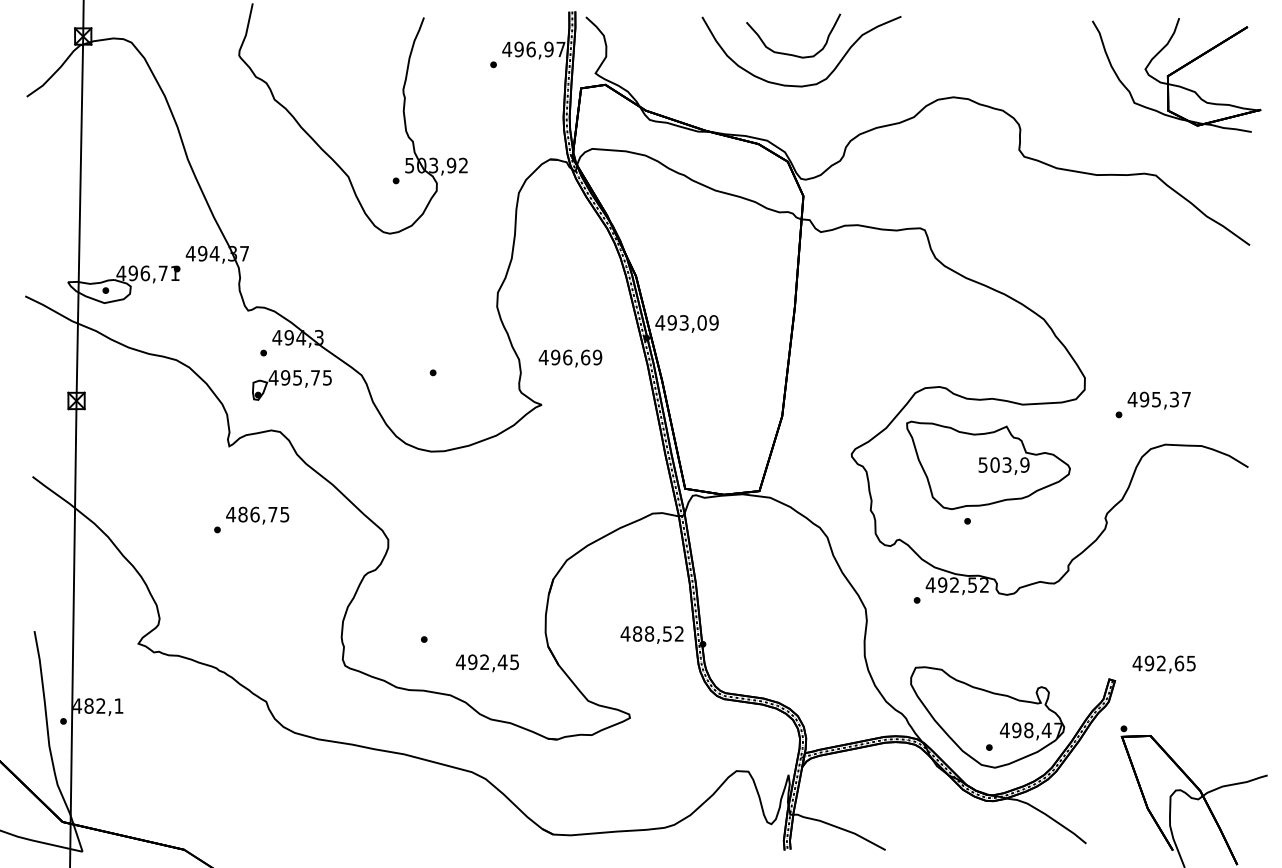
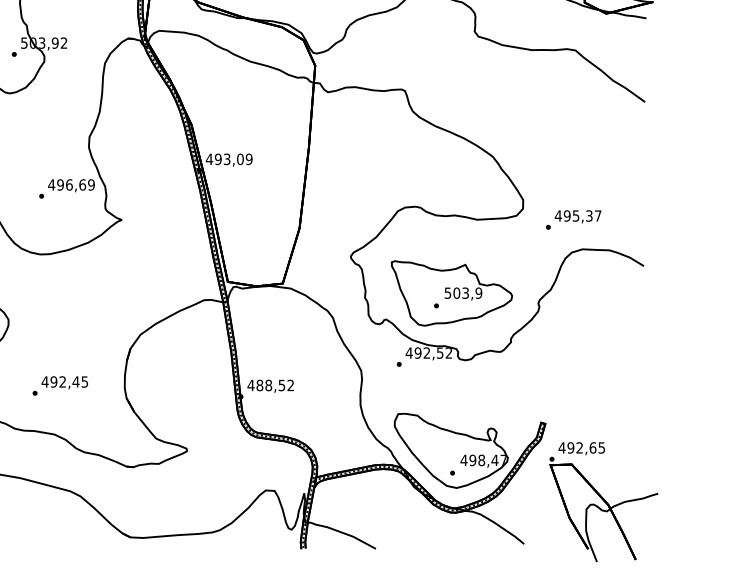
text: (570, 358) -> (71, 185), moved
part: (988, 465) -> (451, 293), moved
text: (651, 634) -> (270, 385), moved
text: (486, 663) -> (64, 382), moved
text: (1163, 664) -> (581, 448), moved

